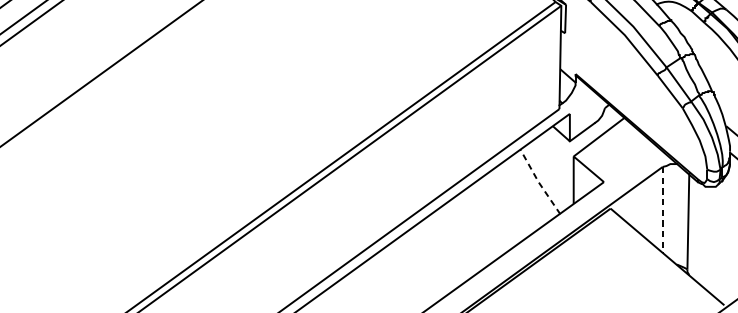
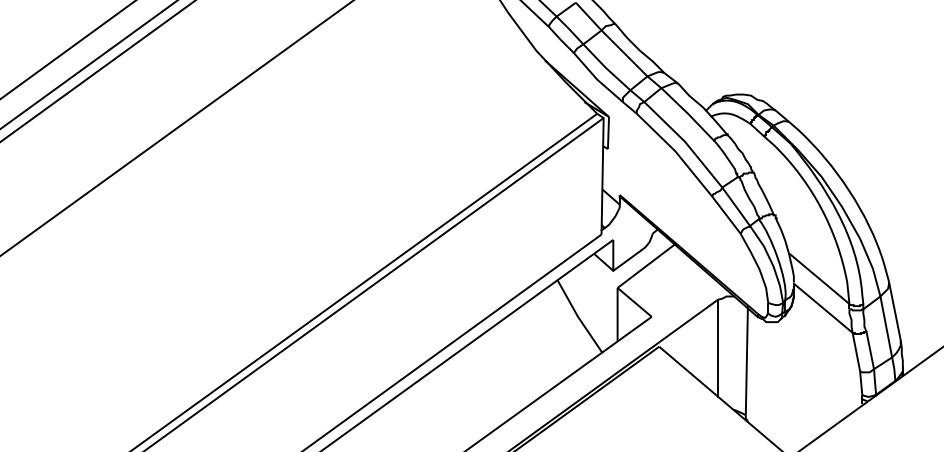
line: (539, 181) -> (578, 316), dashed -> solid
line: (663, 210) -> (718, 348), dashed -> solid

